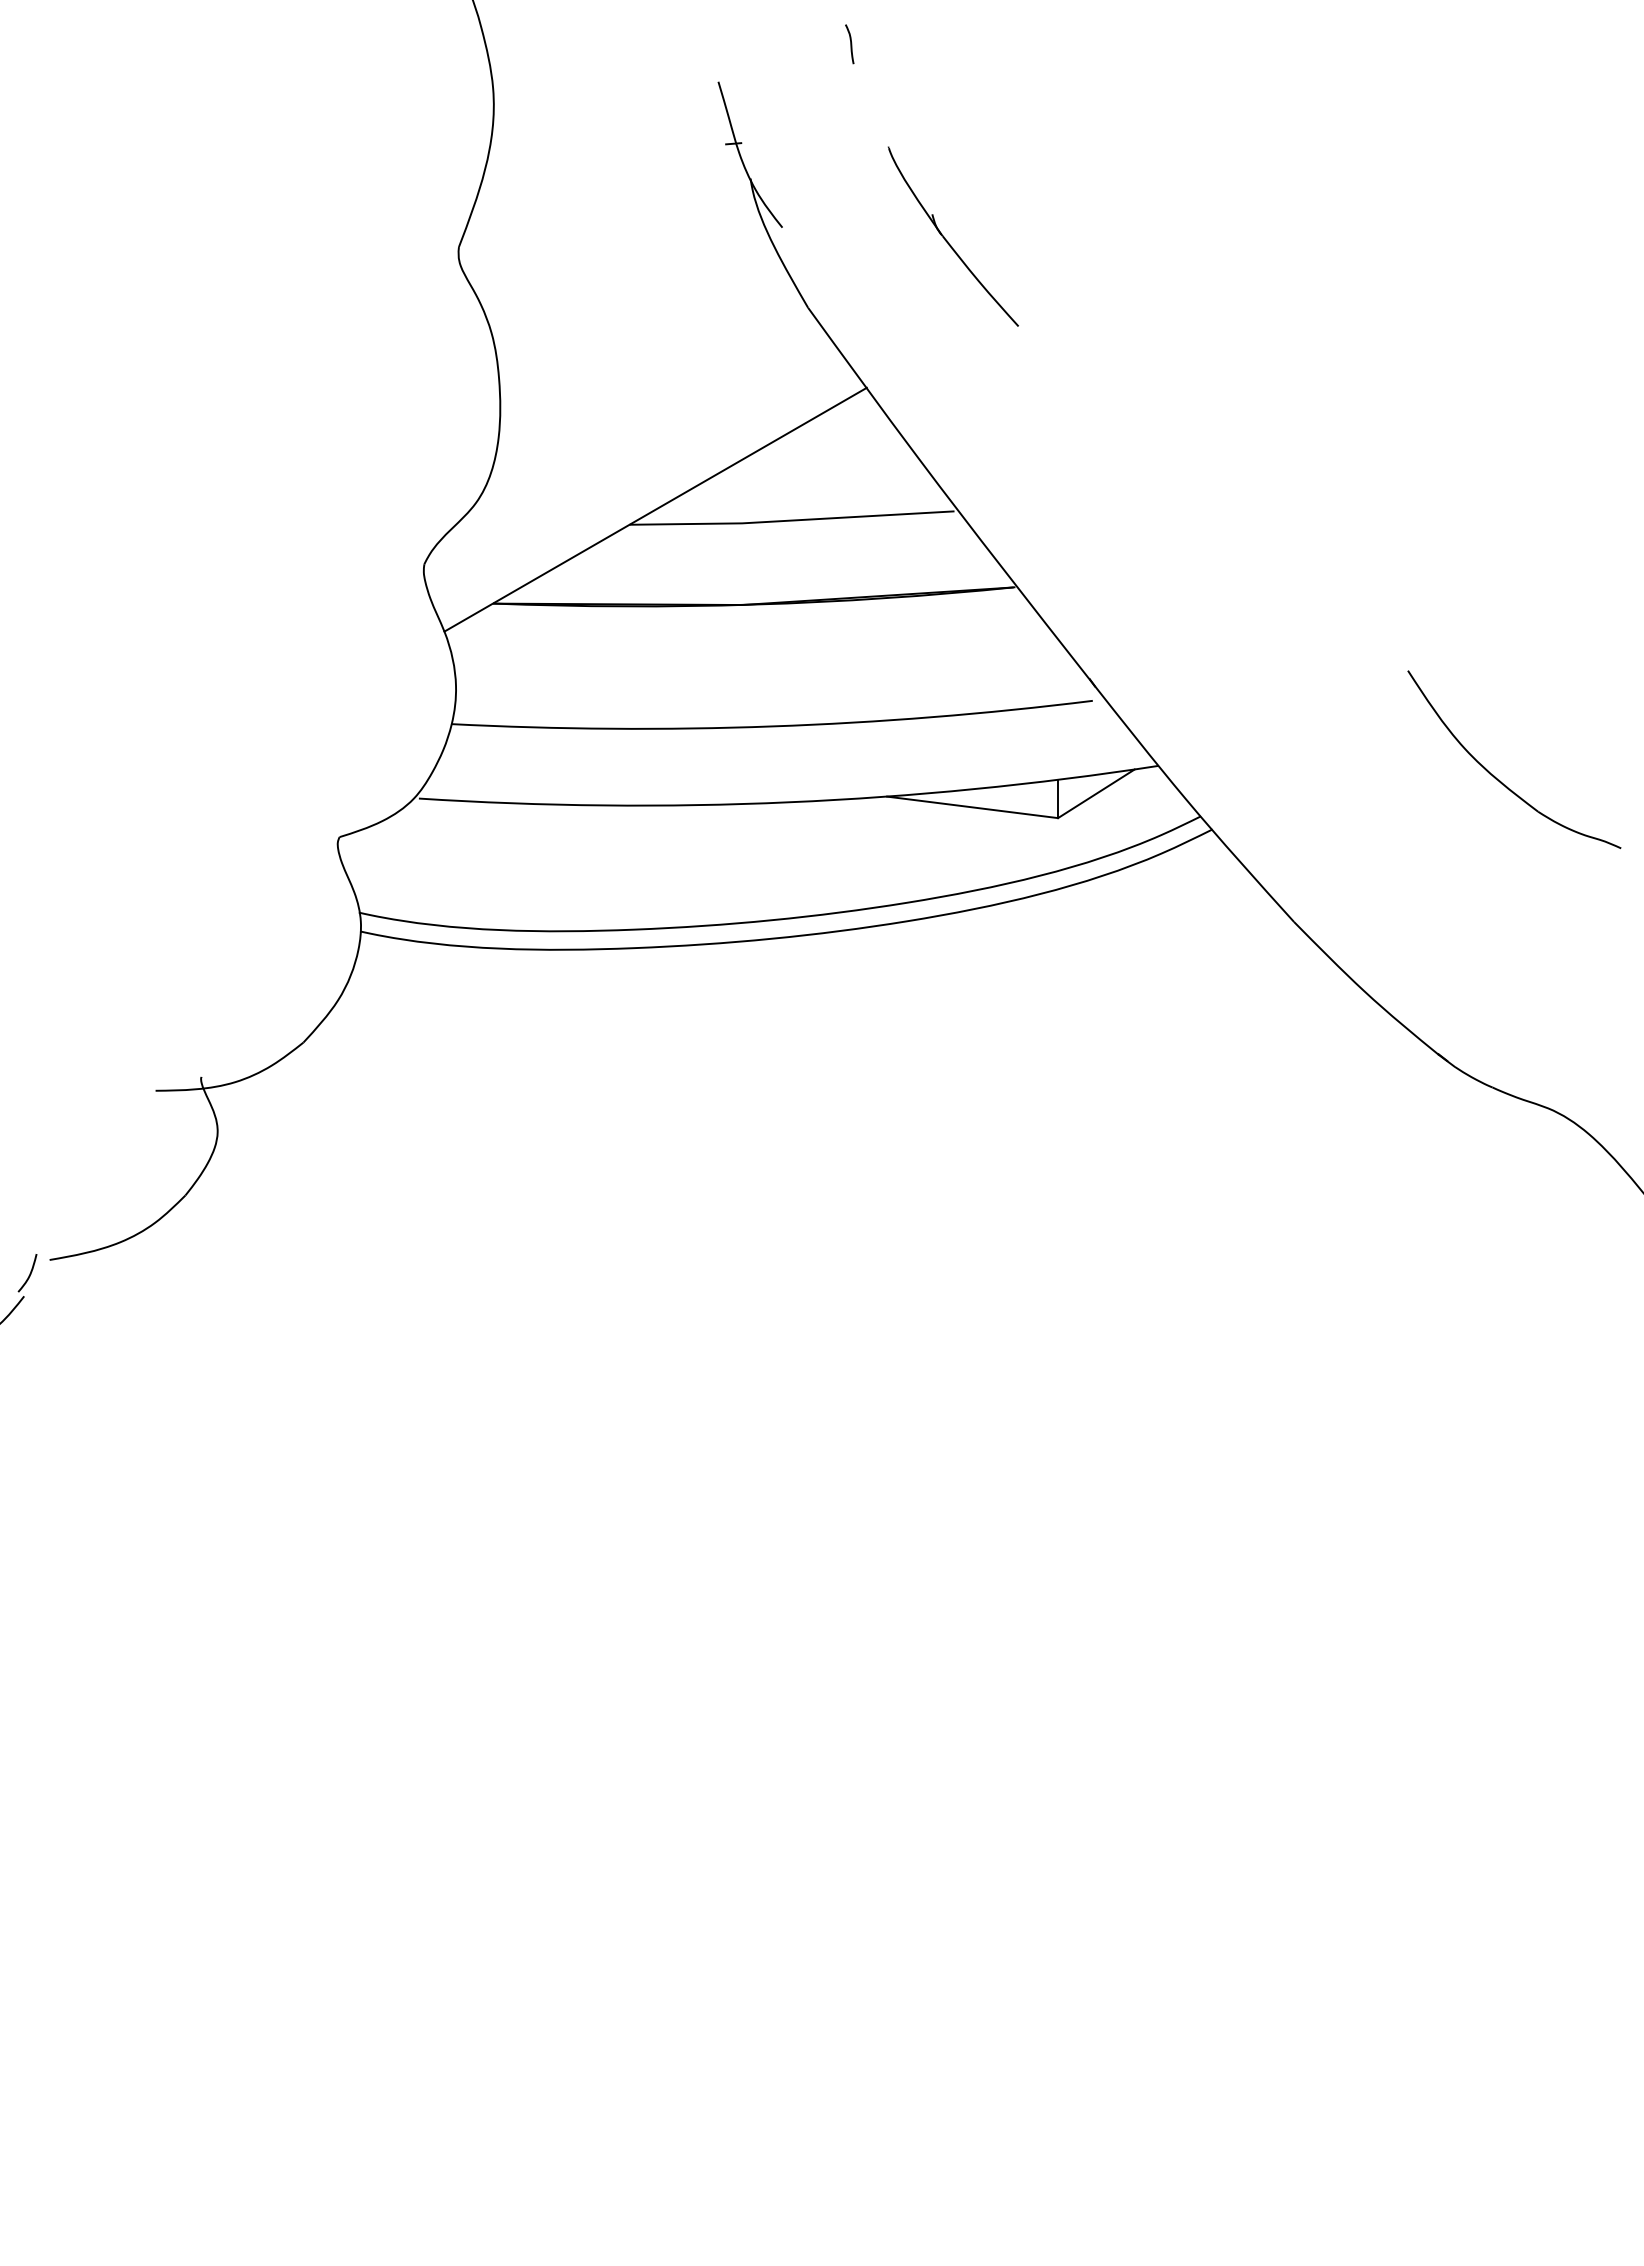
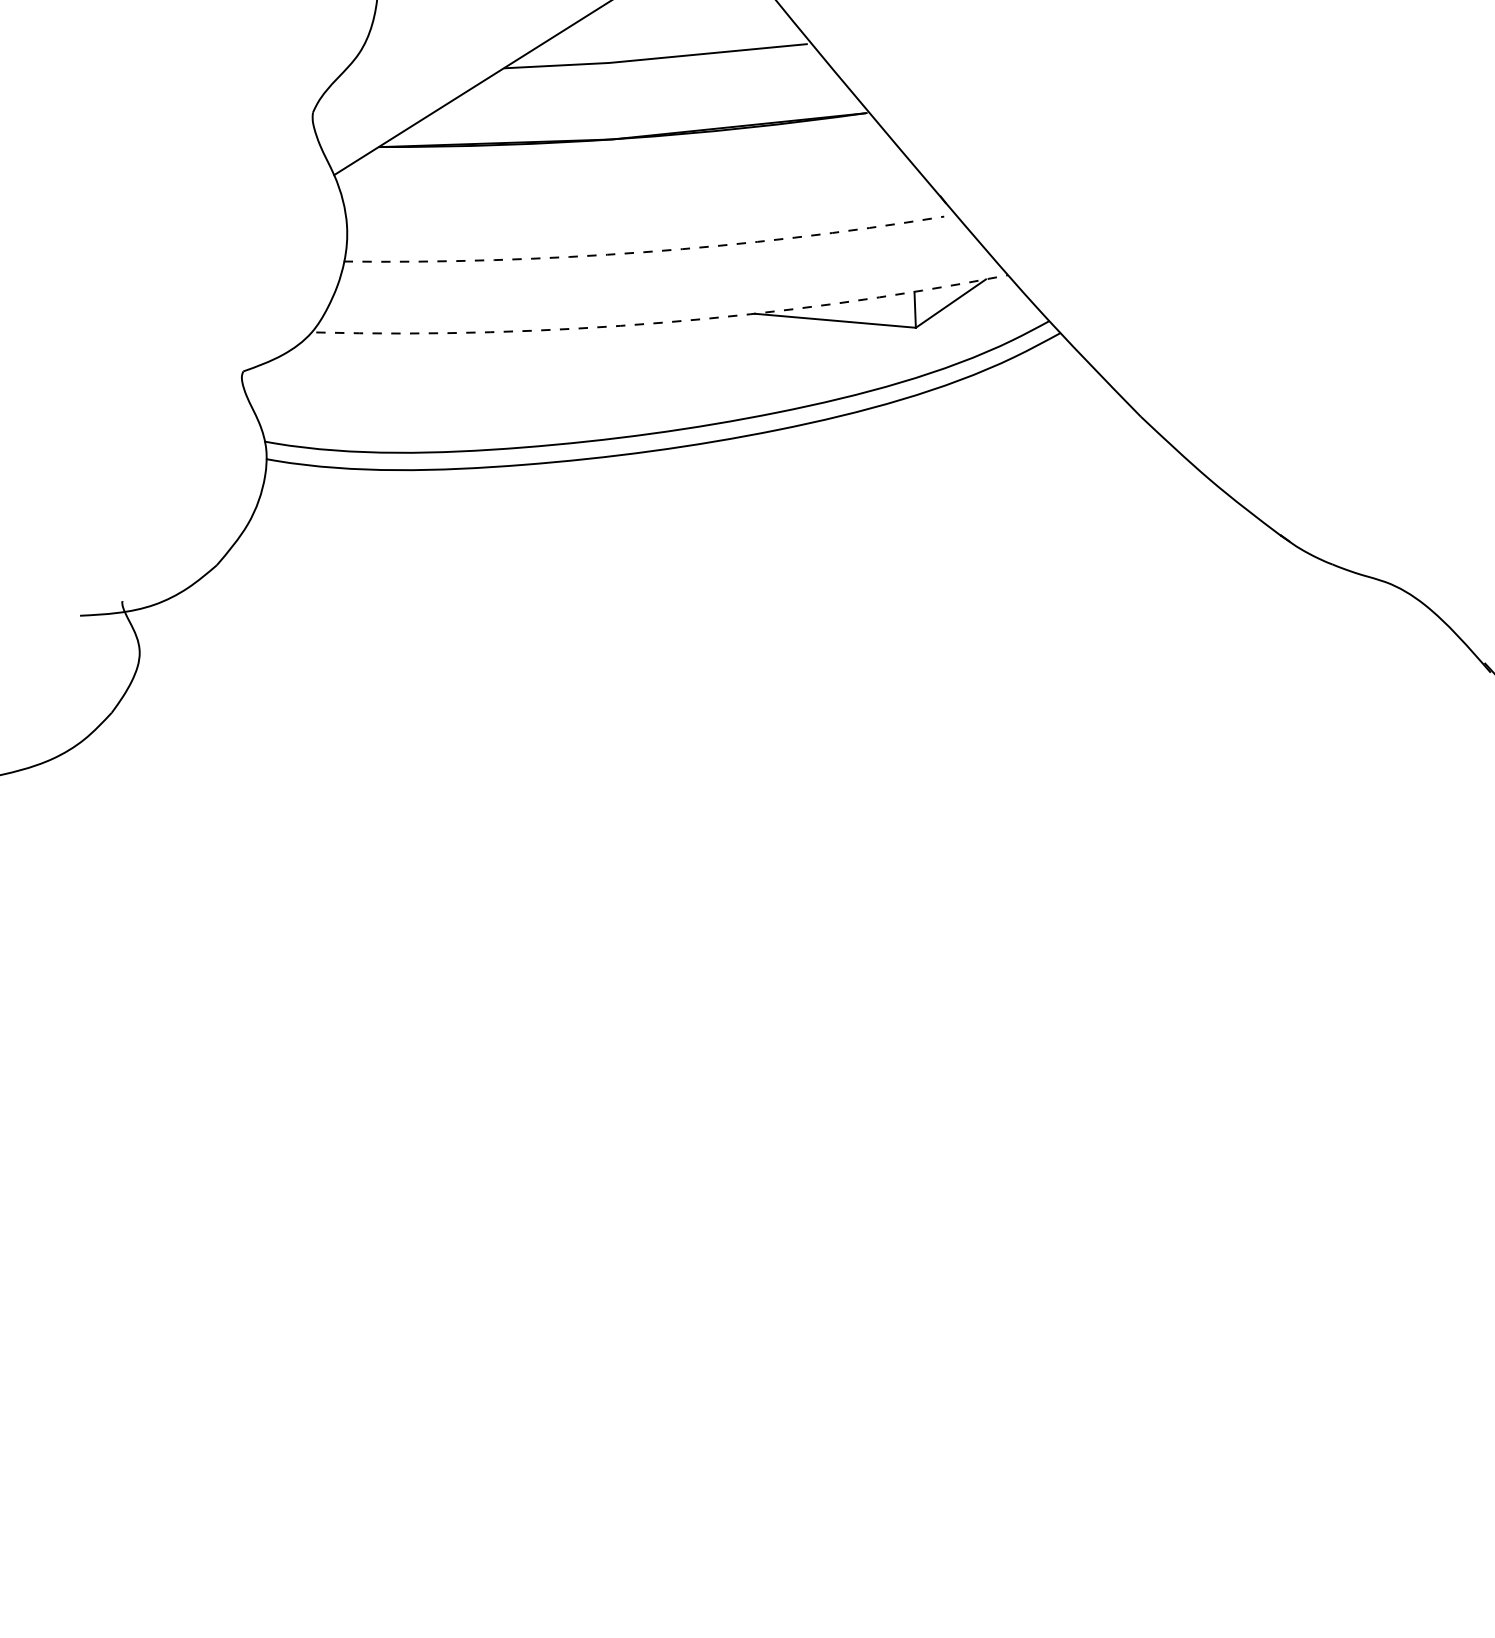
arc: (772, 726) -> (644, 252), solid -> dashed
part: (1500, 780) -> (1329, 276), removed
arc: (789, 802) -> (663, 322), solid -> dashed

